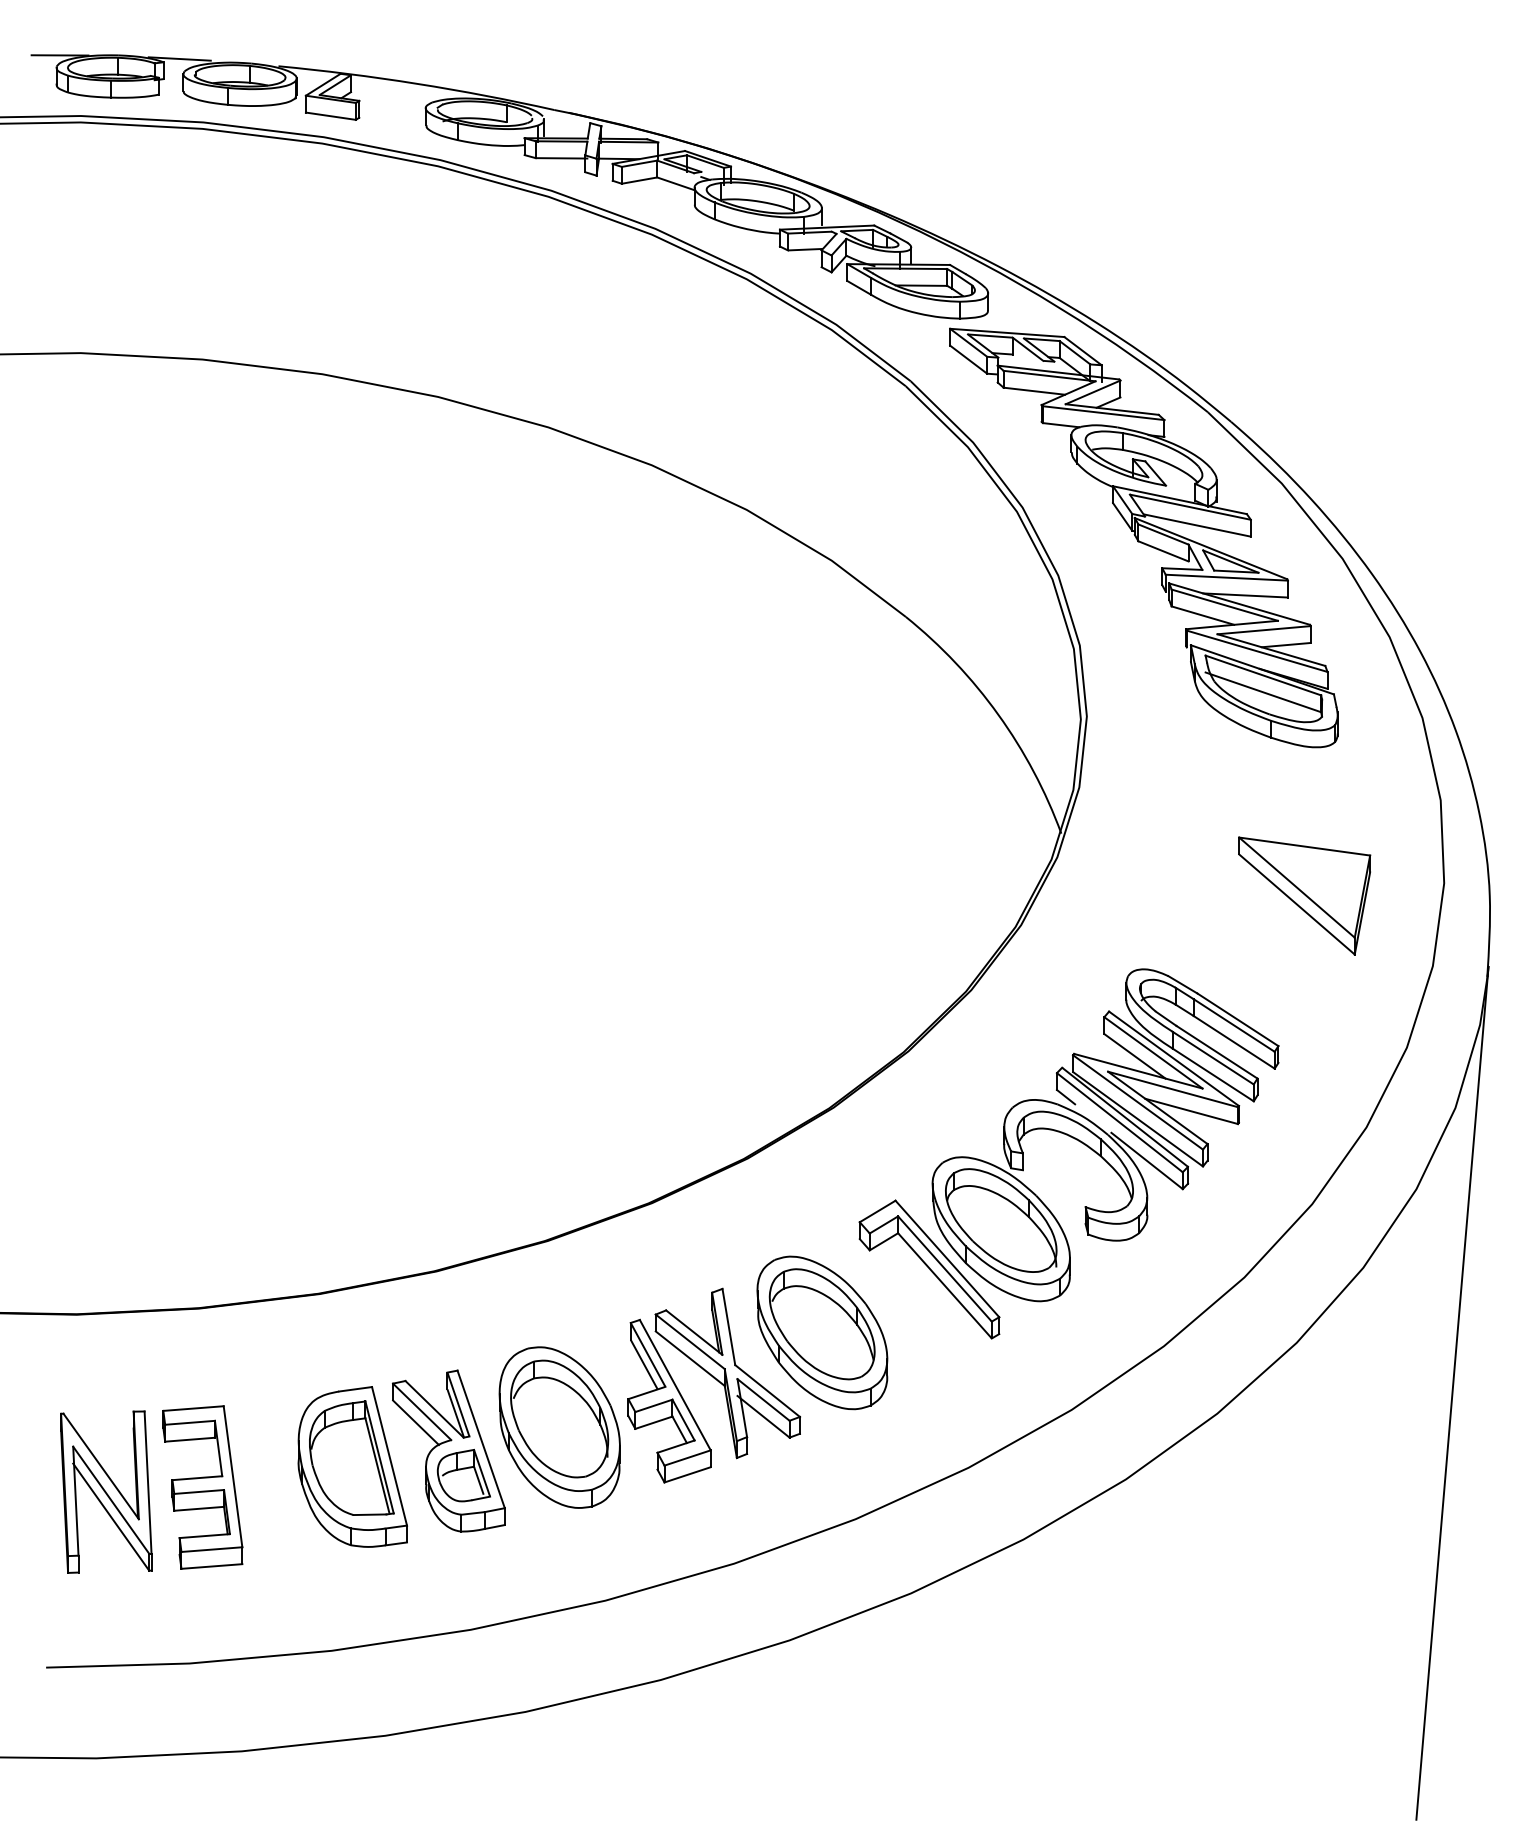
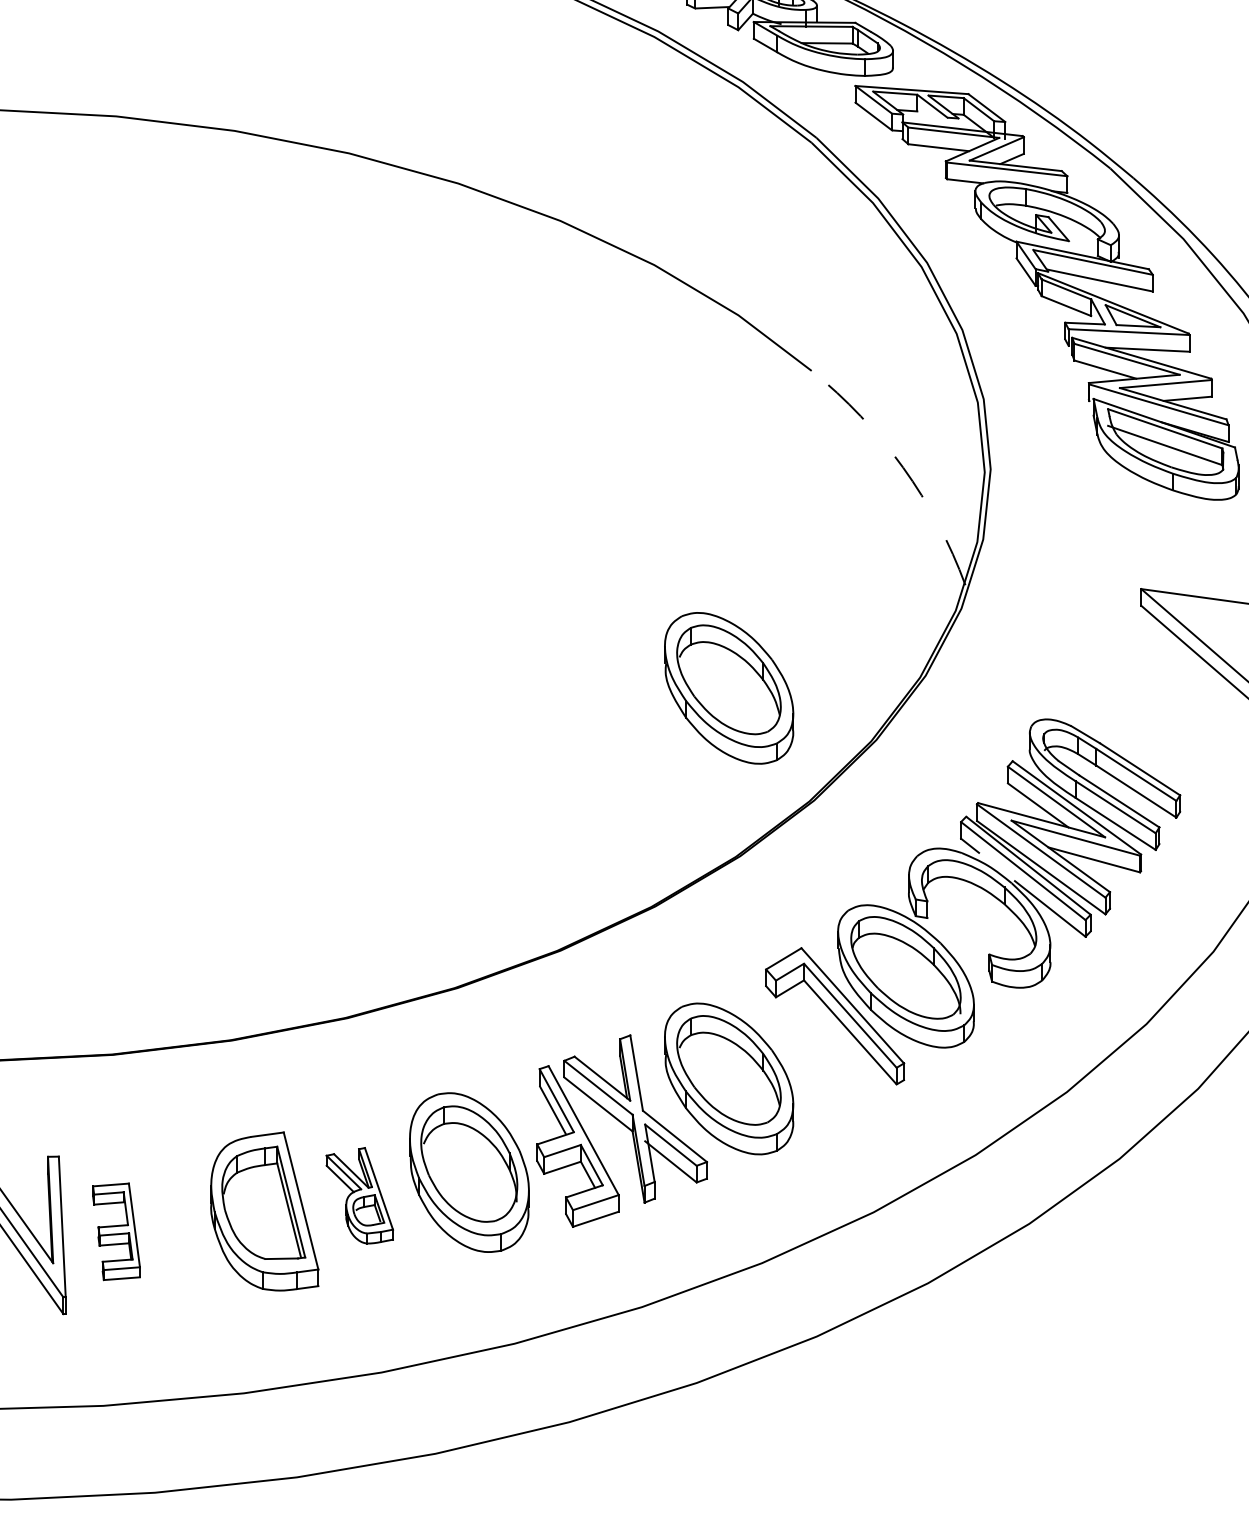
arc: (998, 714) -> (903, 467), solid -> dashed
part: (822, 937) -> (729, 687), added
part: (448, 1450) -> (359, 1195), size x0.6
part: (202, 1487) -> (116, 1231), size x0.6

